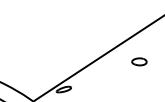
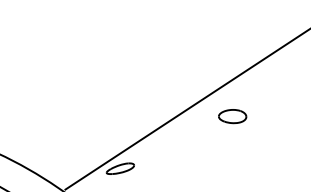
part: (139, 61) -> (232, 115), moved

